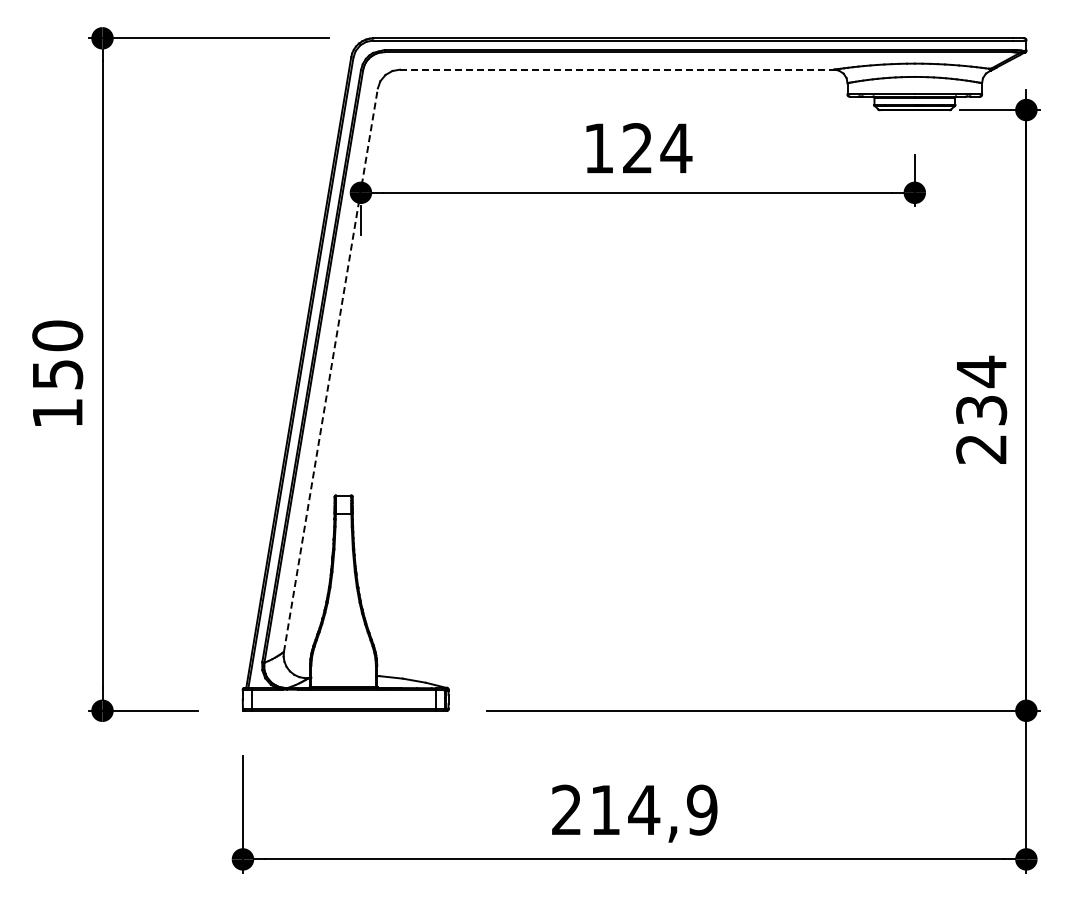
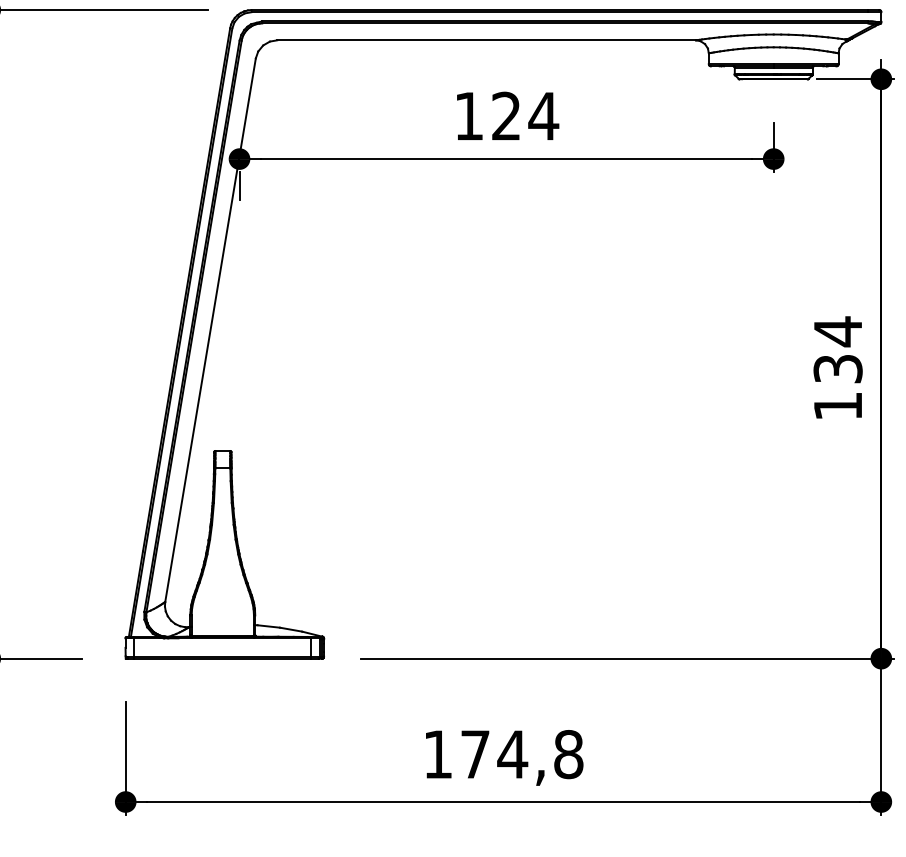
line: (617, 69) -> (486, 40), dashed -> solid
line: (330, 370) -> (210, 330), dashed -> solid
text: (981, 449) -> (838, 406), 234 -> 134
text: (634, 809) -> (503, 753), 214,9 -> 174,8

